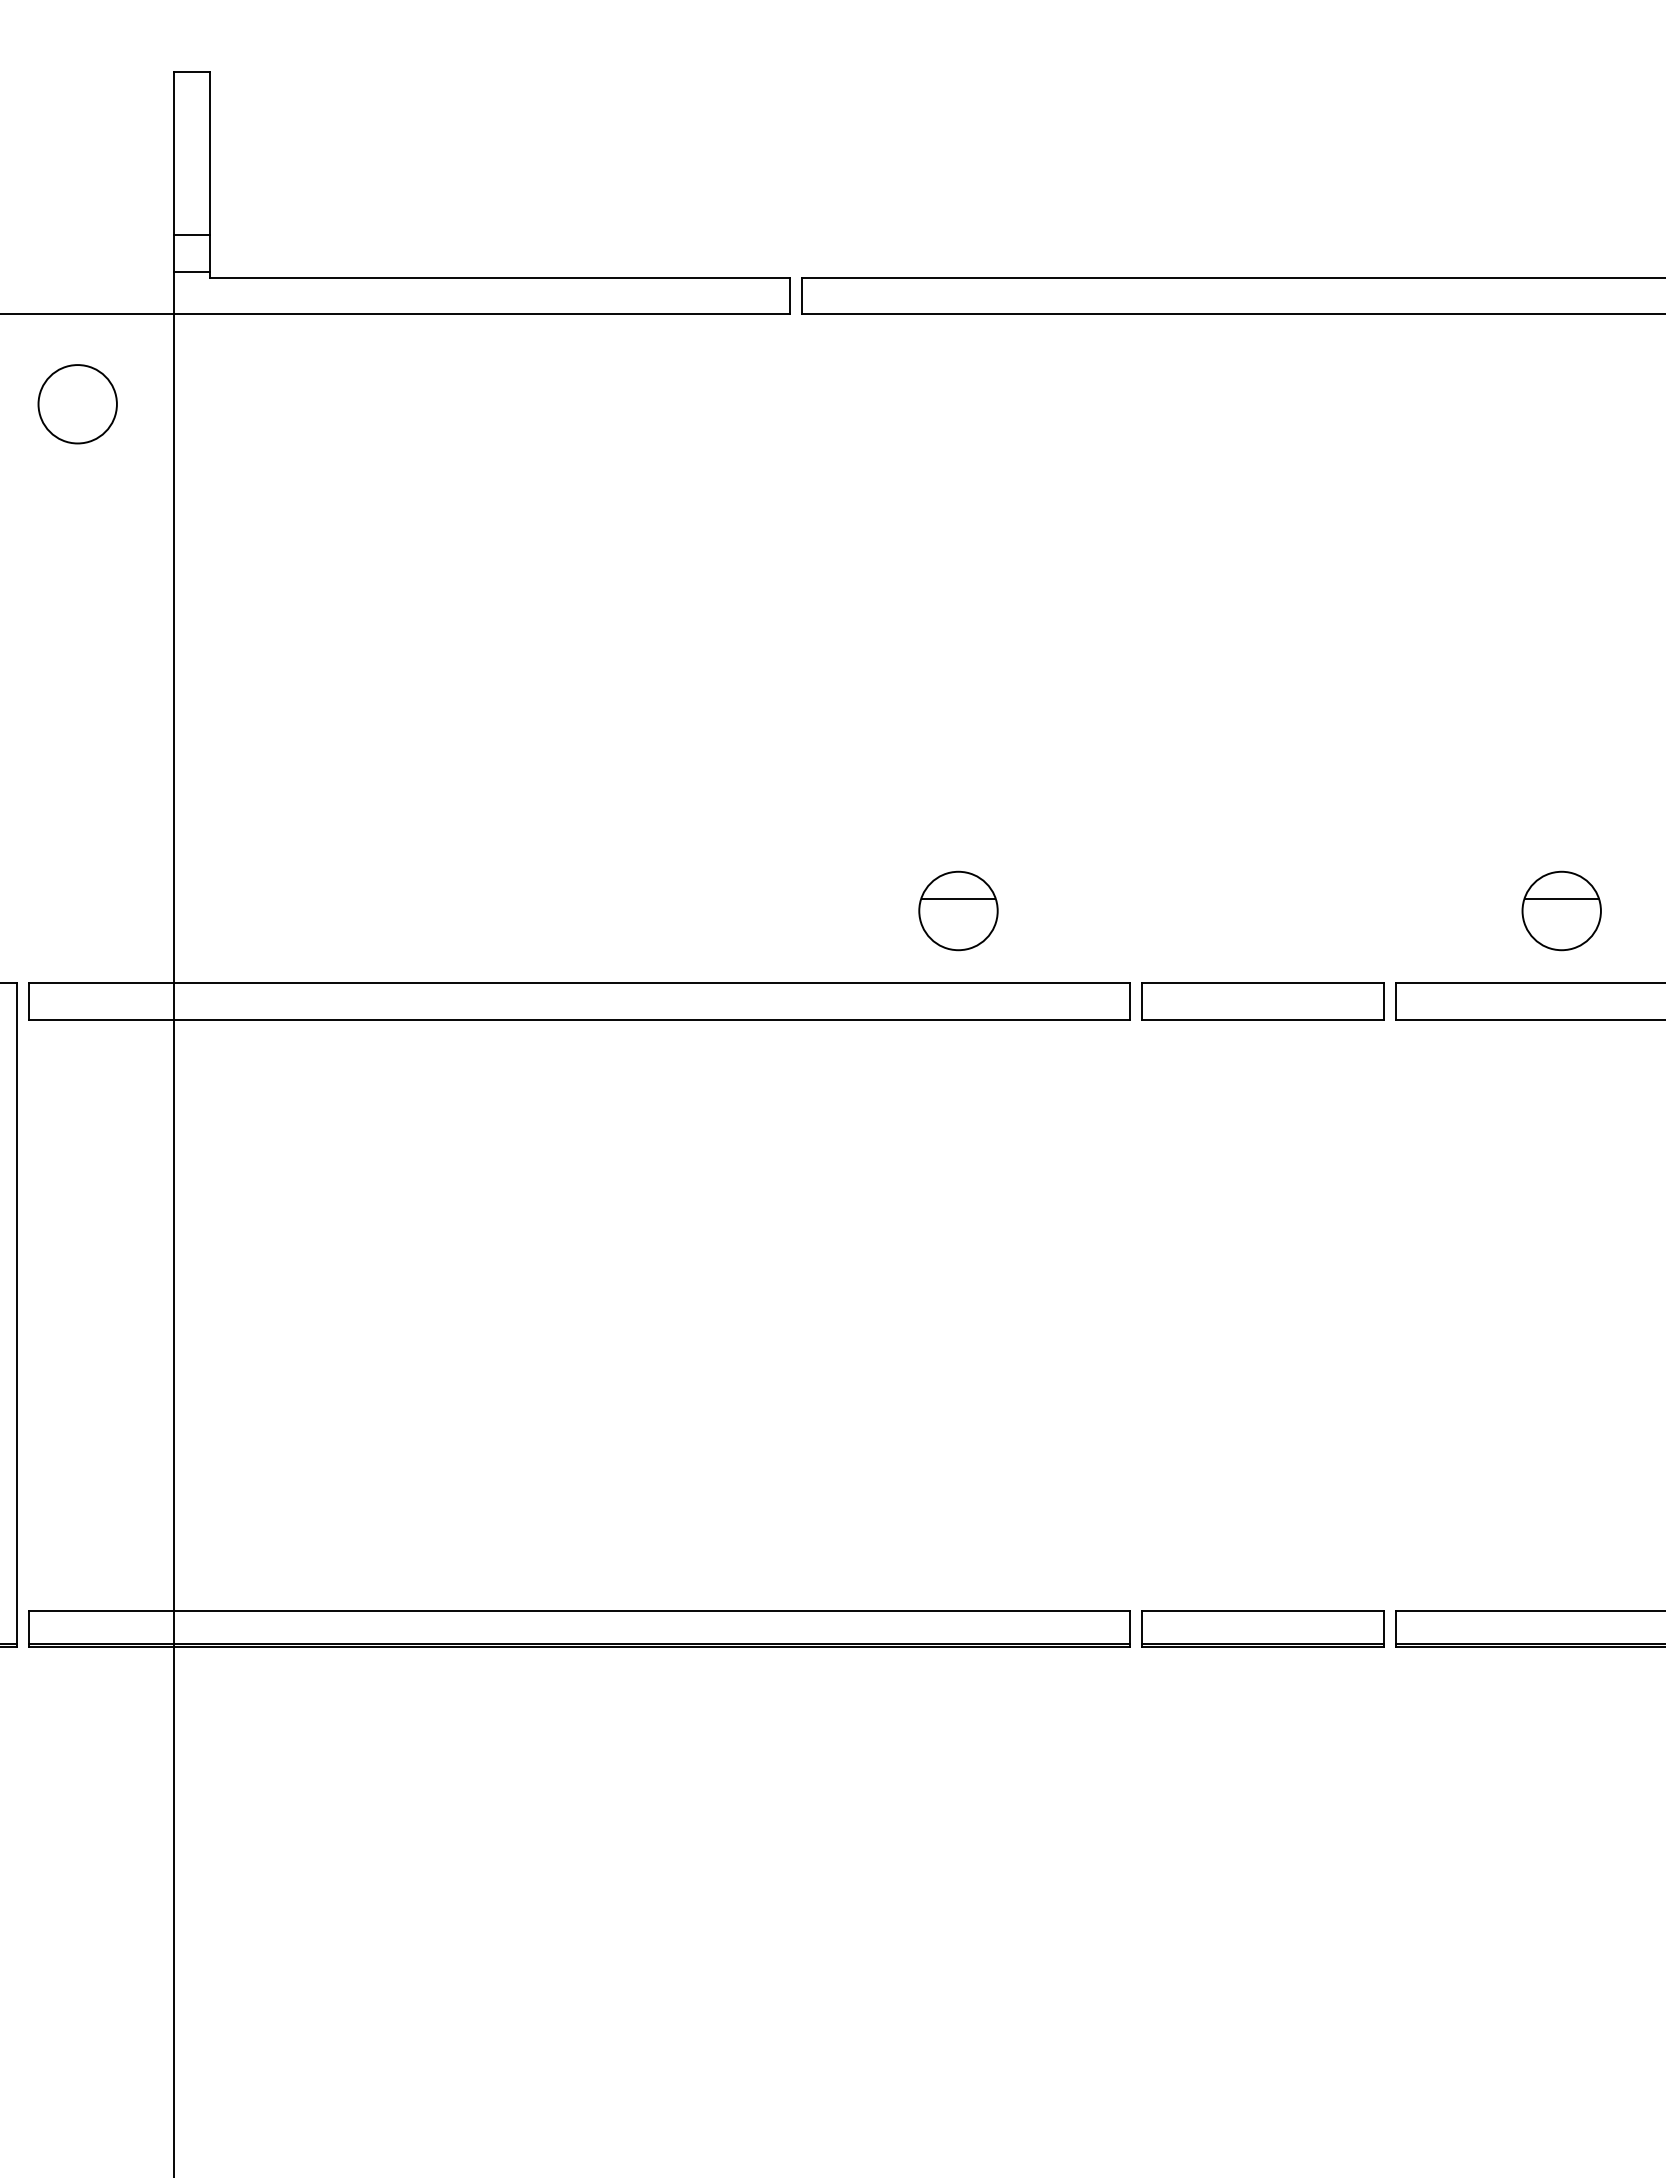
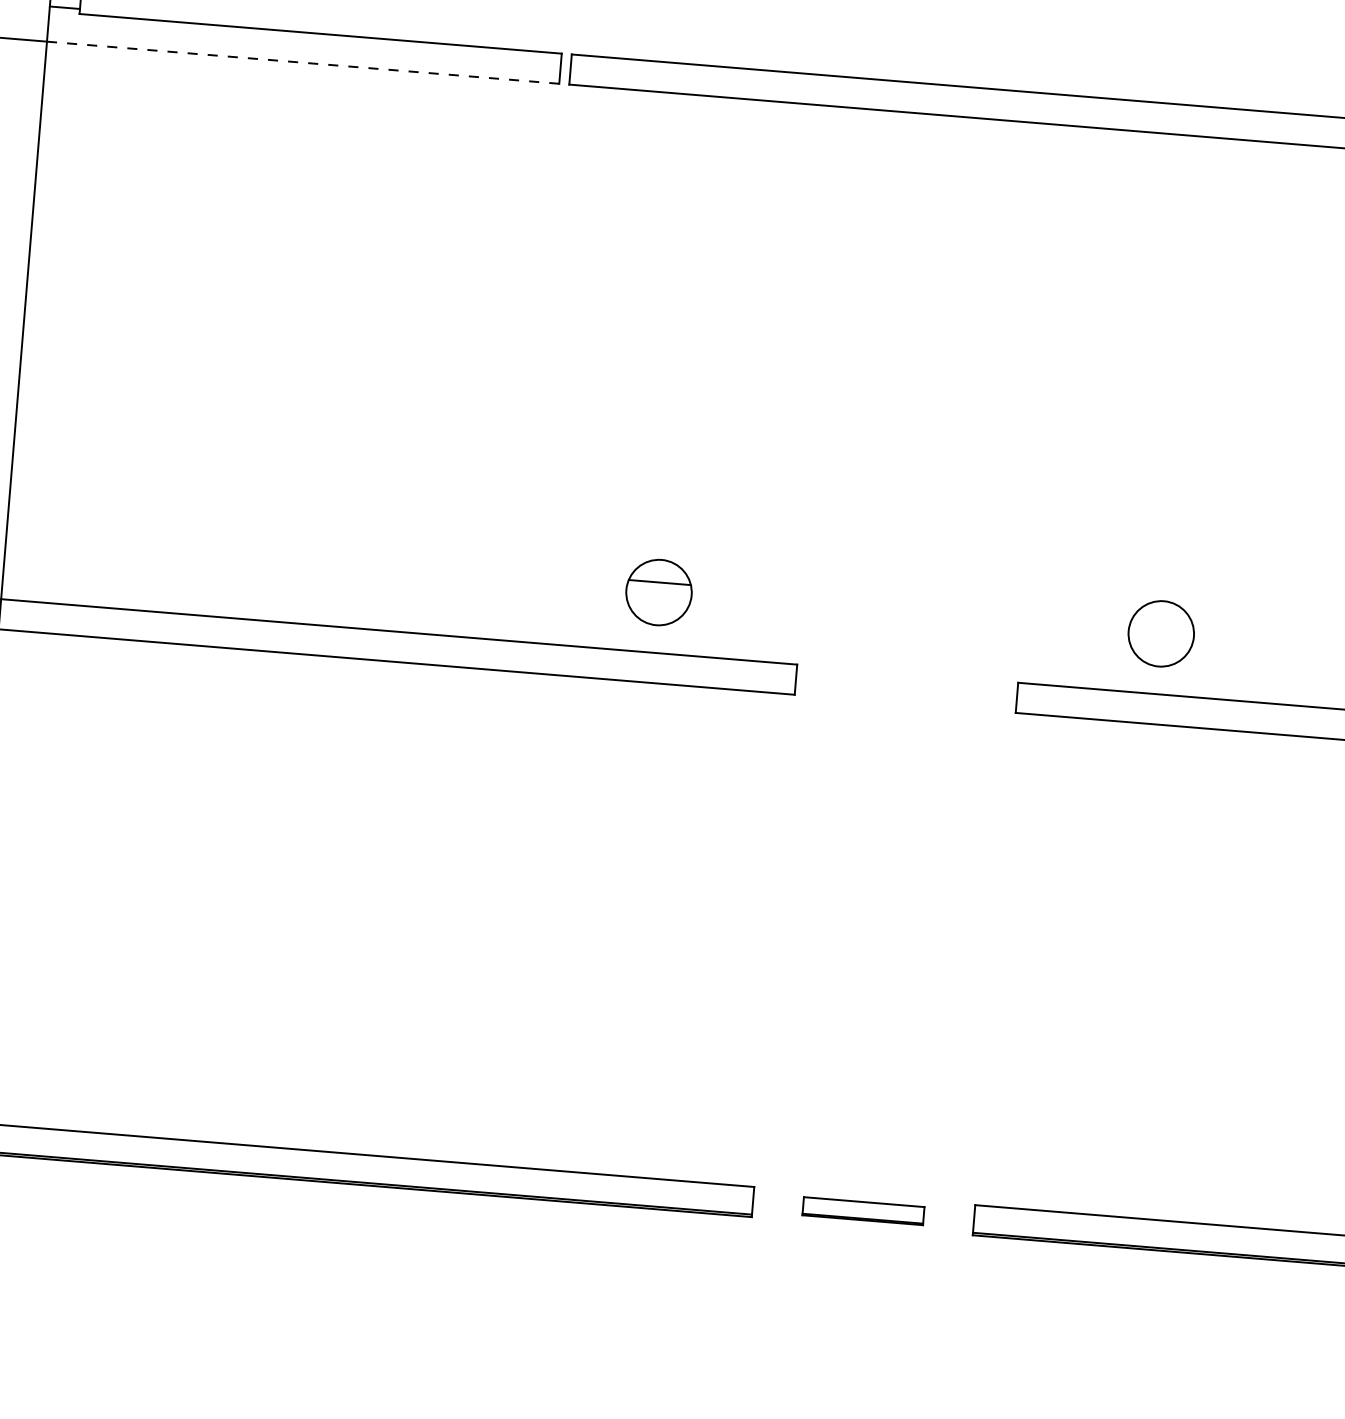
line: (481, 313) -> (302, 62), solid -> dashed
line: (1561, 898) -> (1161, 623), removed
part: (1262, 1001) -> (905, 688), removed
part: (1262, 1628) -> (863, 1210), size x0.6

